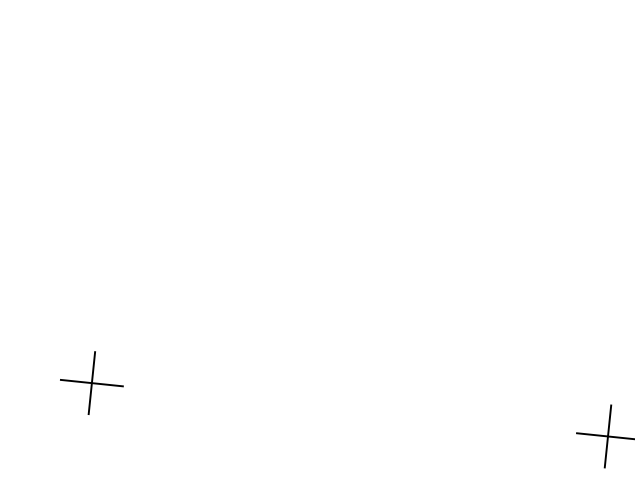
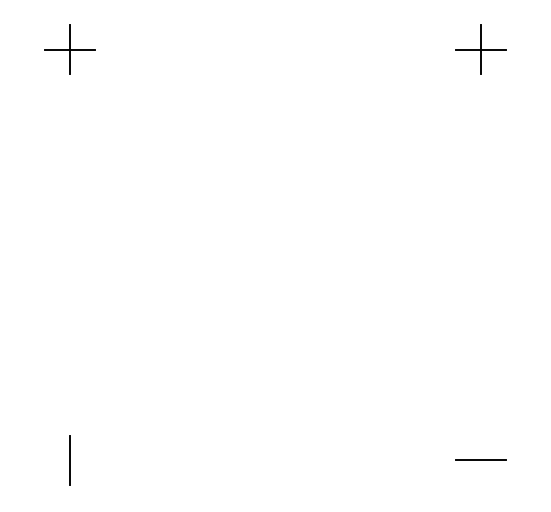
line: (91, 383) -> (69, 460), removed
line: (607, 436) -> (480, 460), removed

